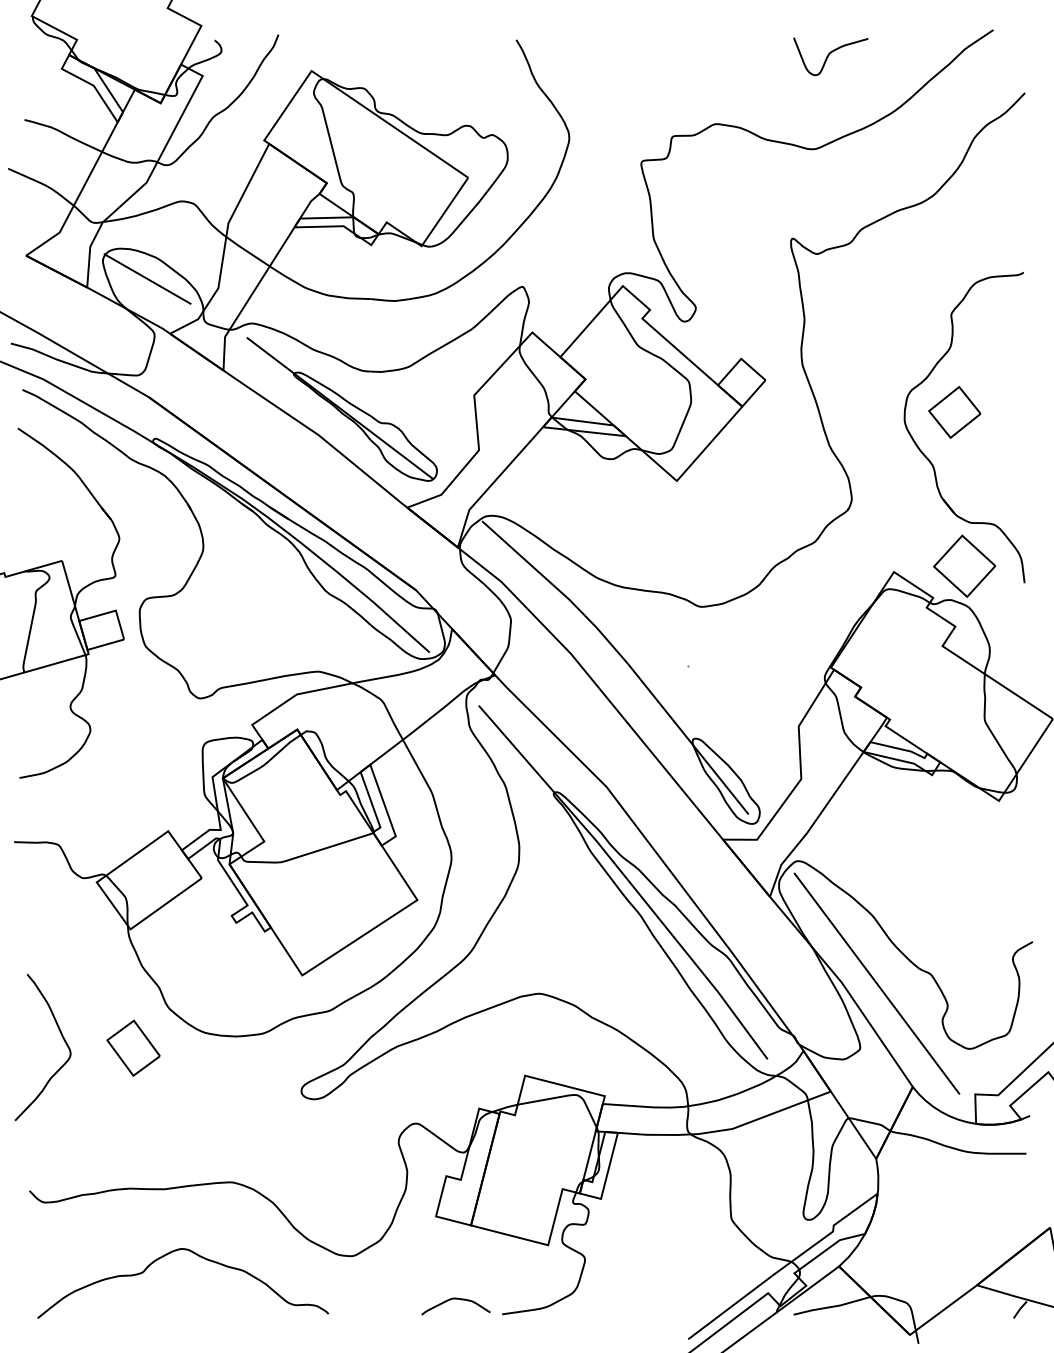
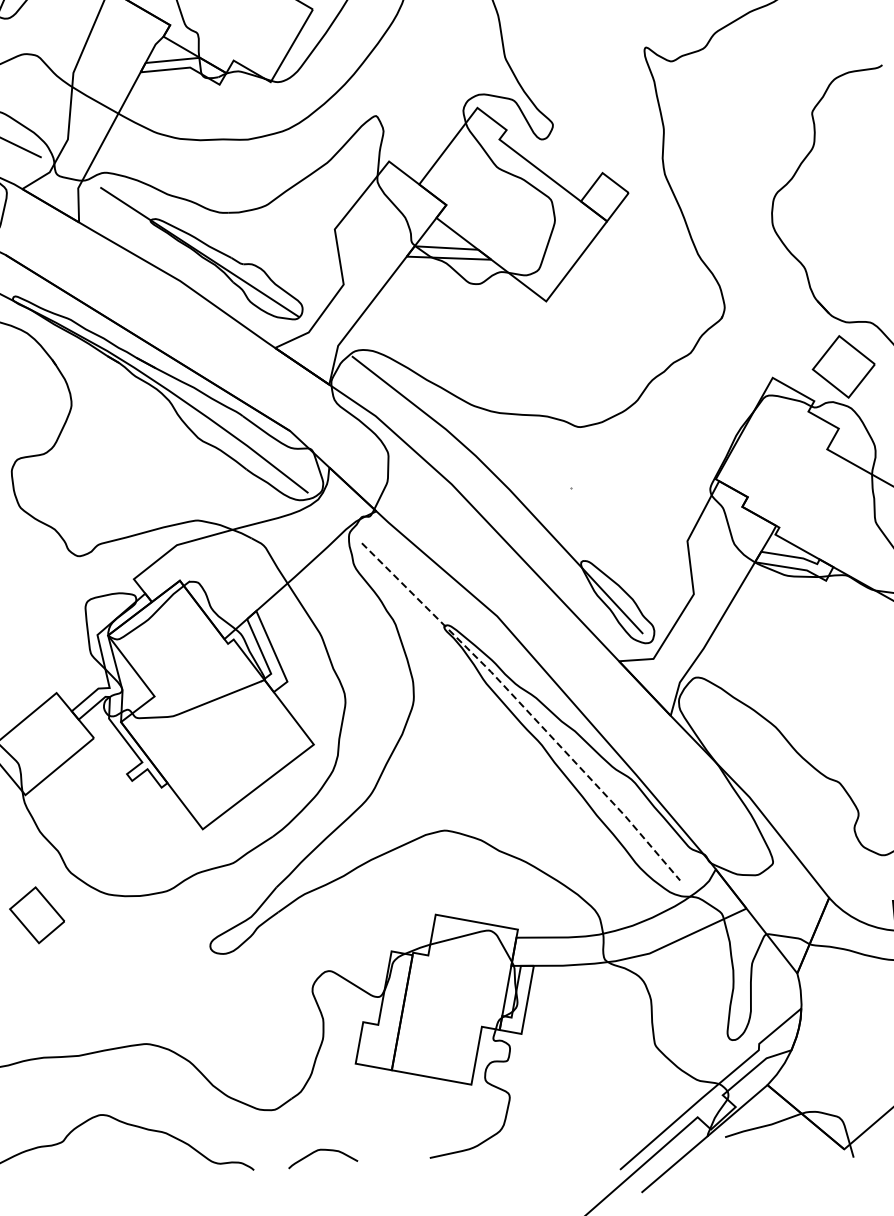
part: (954, 411) -> (822, 210), removed
line: (627, 879) -> (525, 708), solid -> dashed
line: (876, 983) -> (784, 795), removed
curve: (455, 1299) -> (321, 1150), moved

